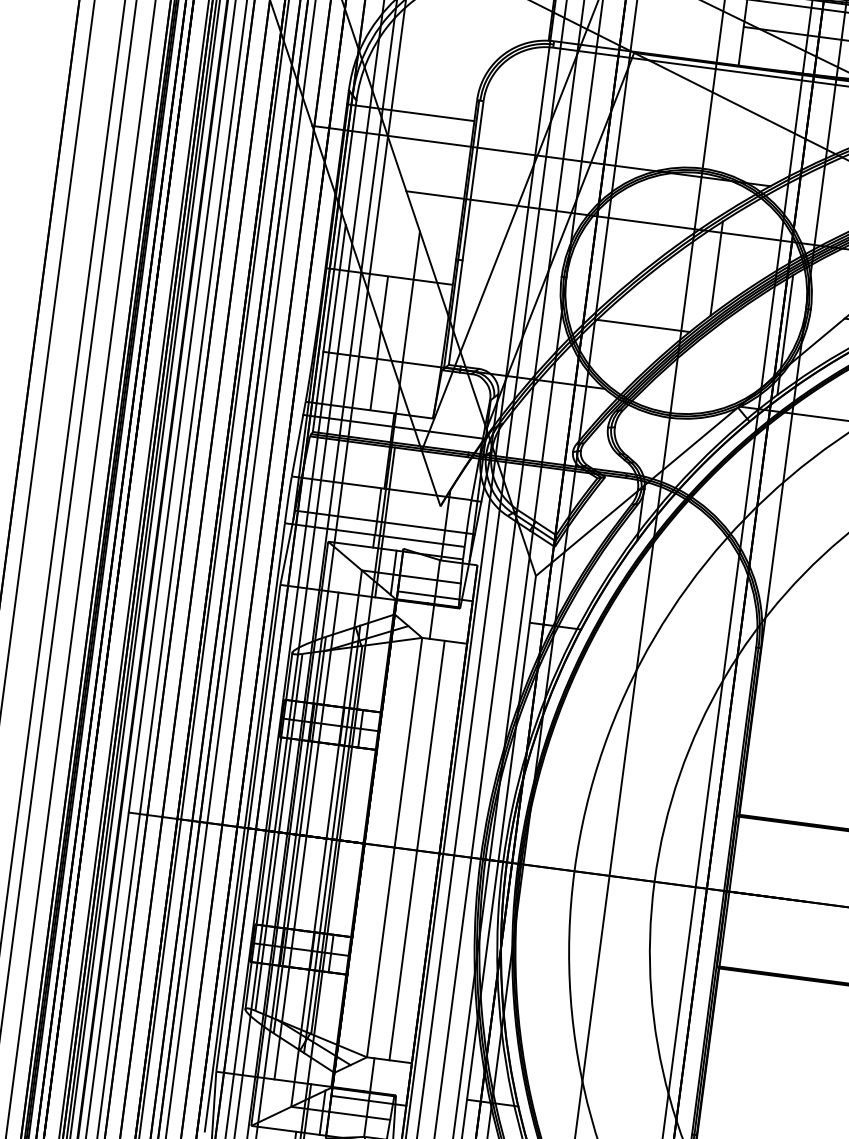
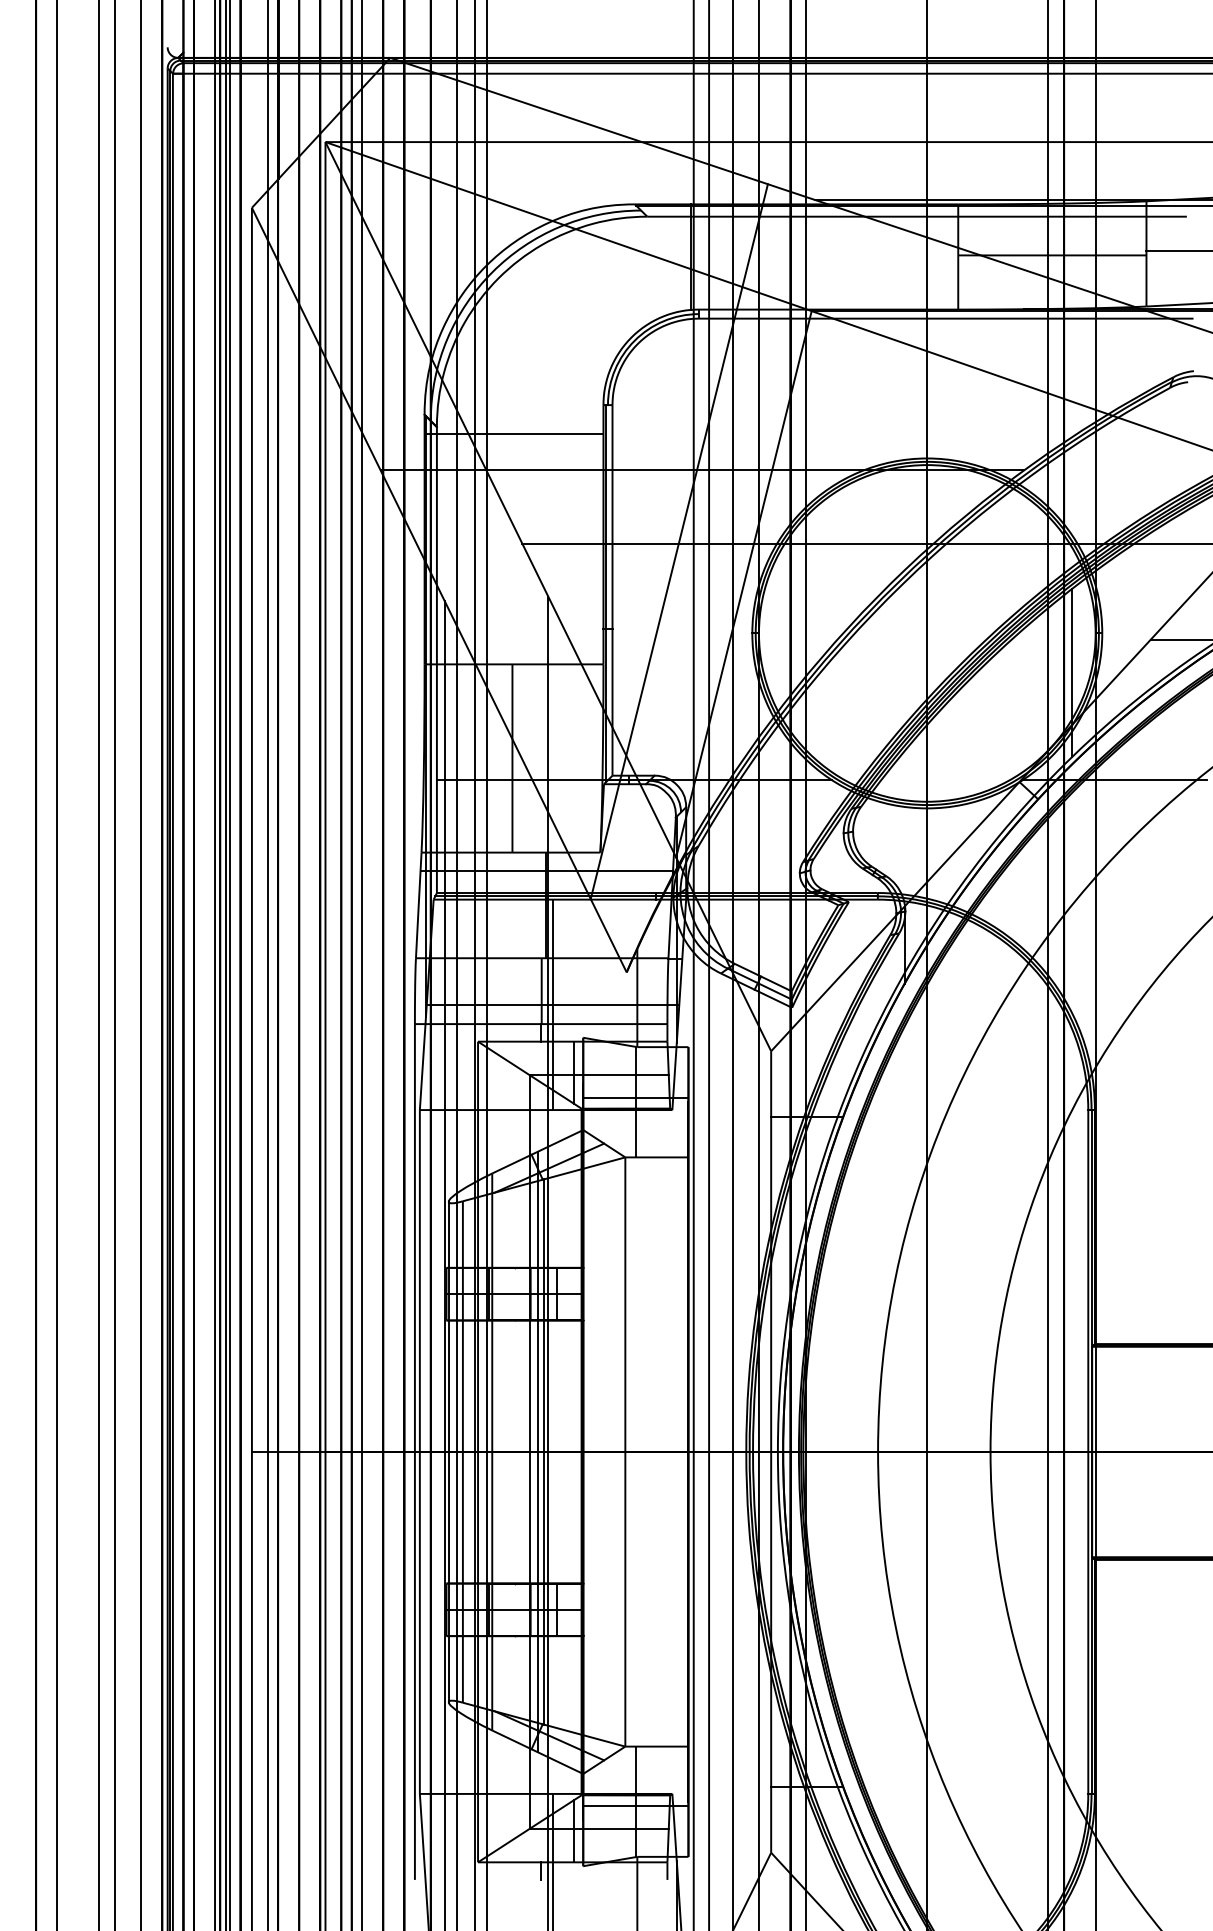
line: (716, 268) -> (964, 593), removed
line: (642, 325) -> (873, 686), removed
line: (306, 835) -> (501, 1451), removed
line: (416, 850) -> (656, 1451), removed

